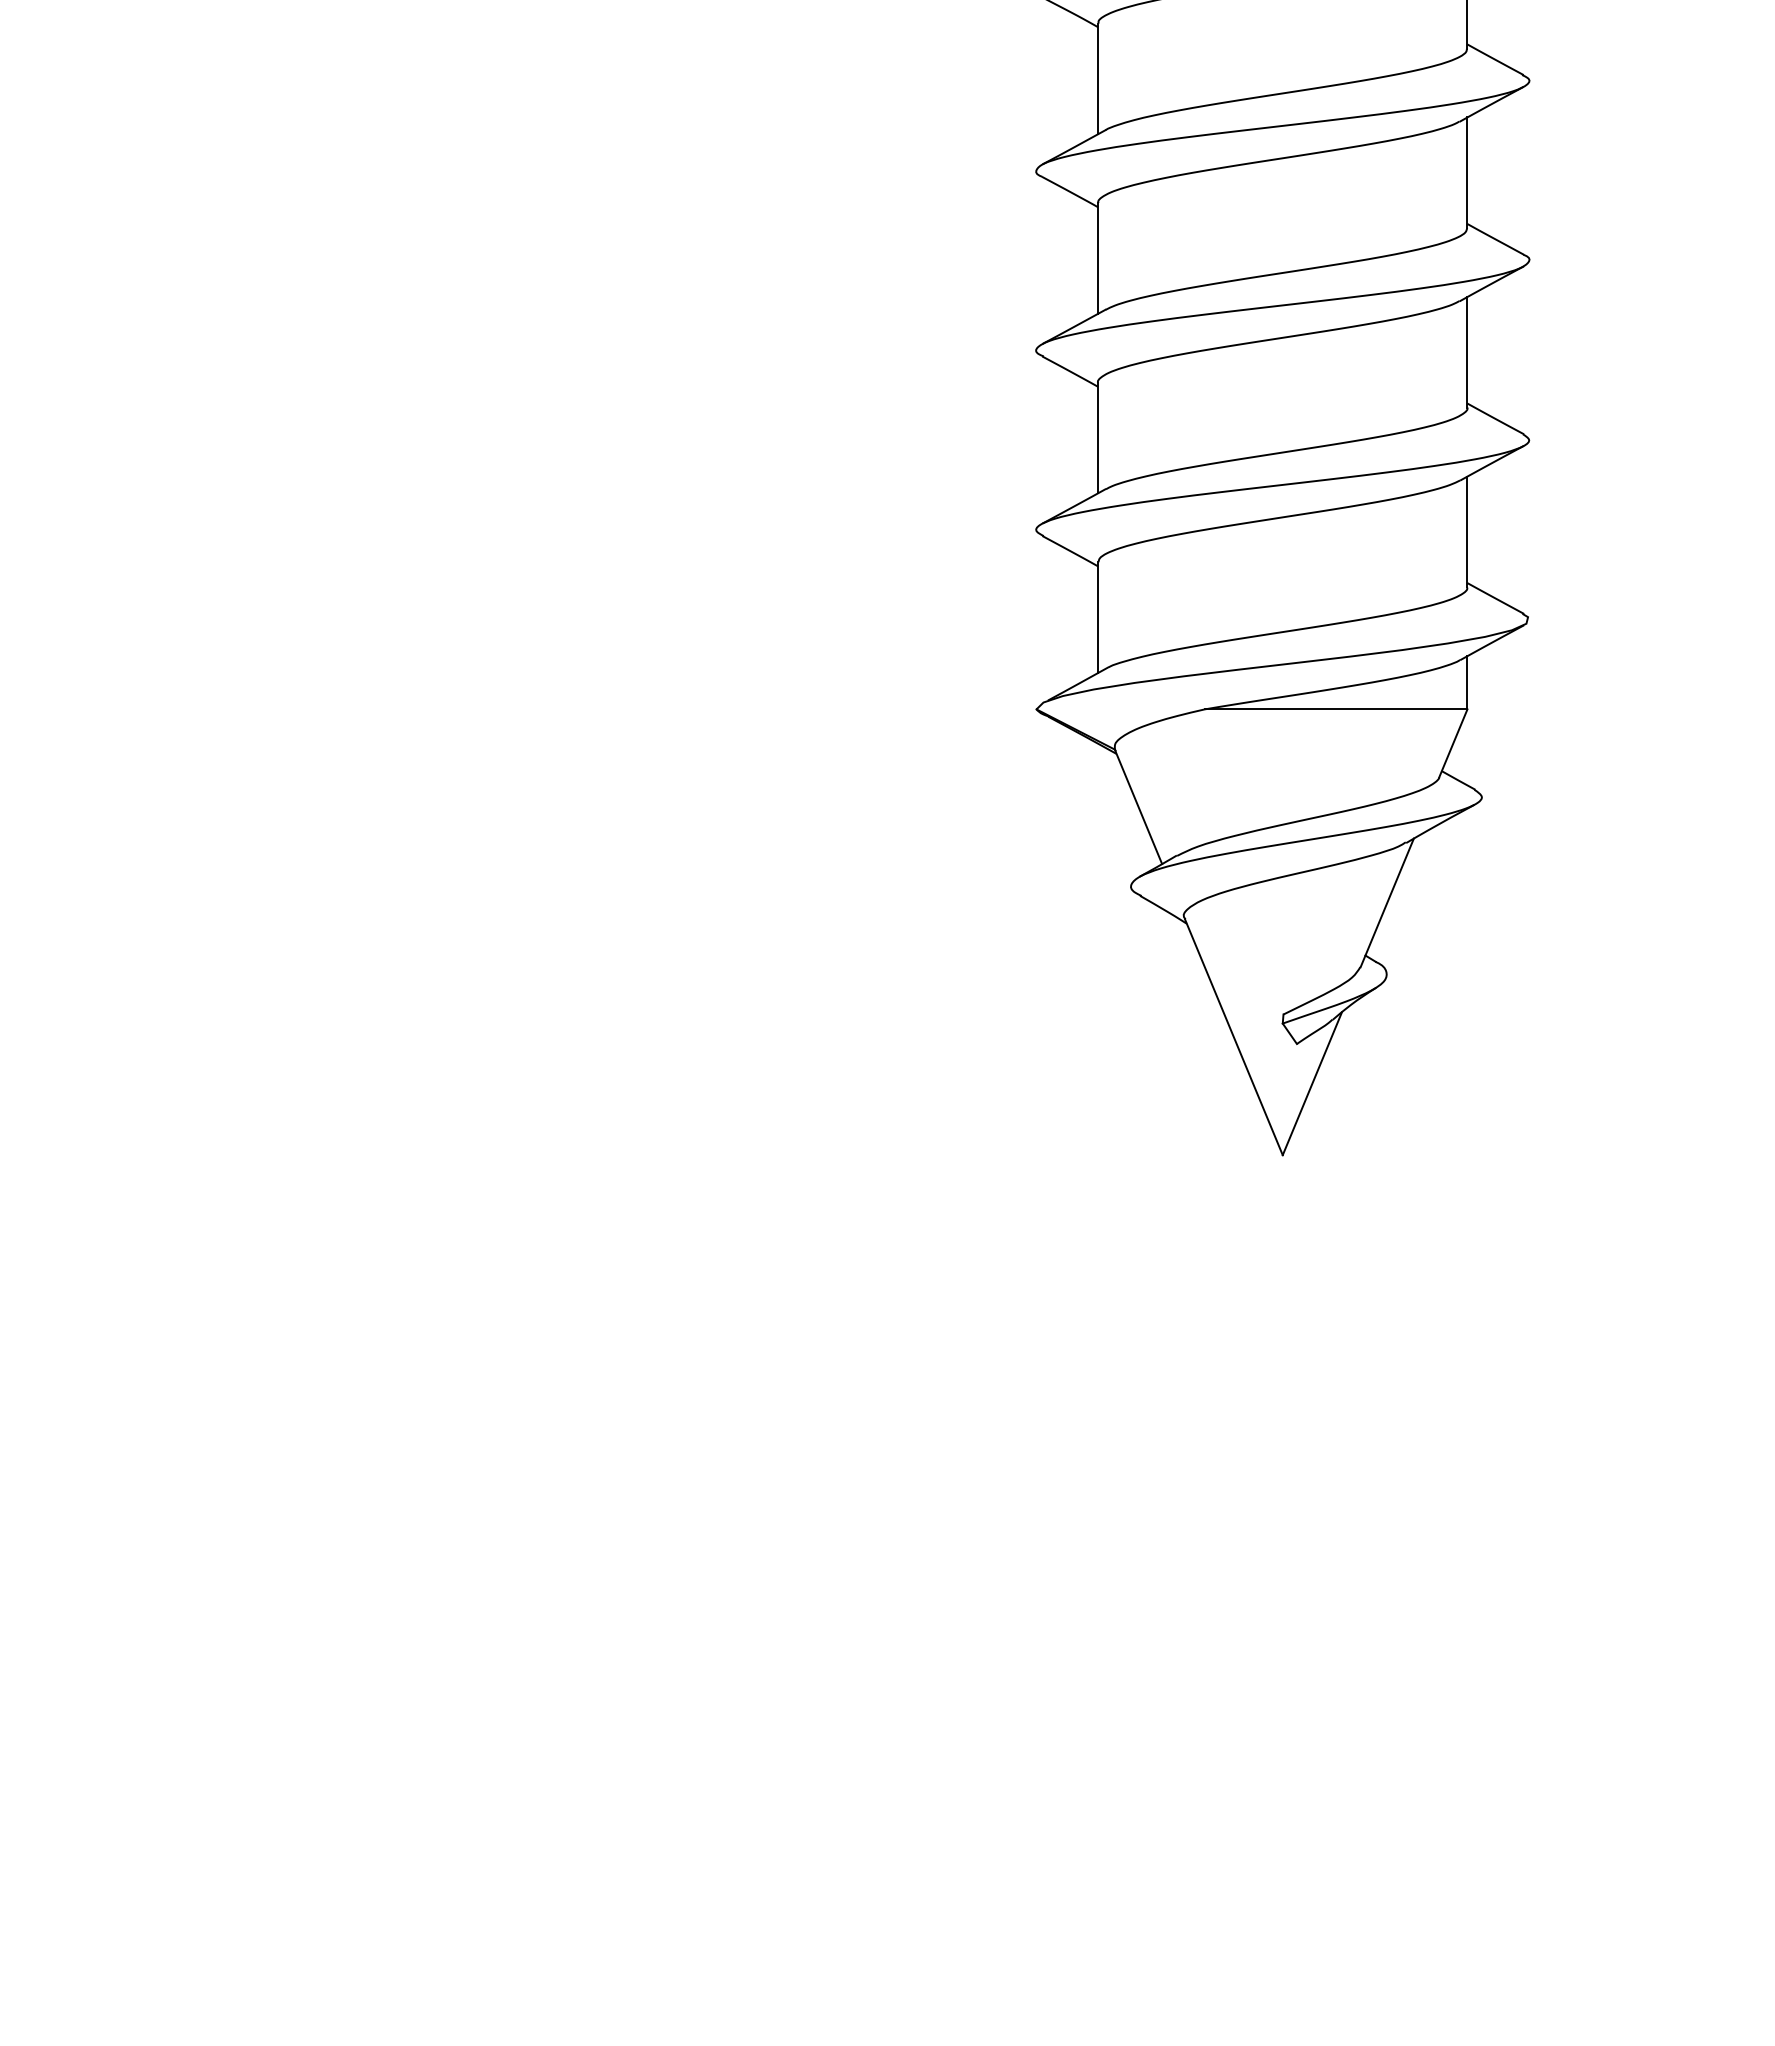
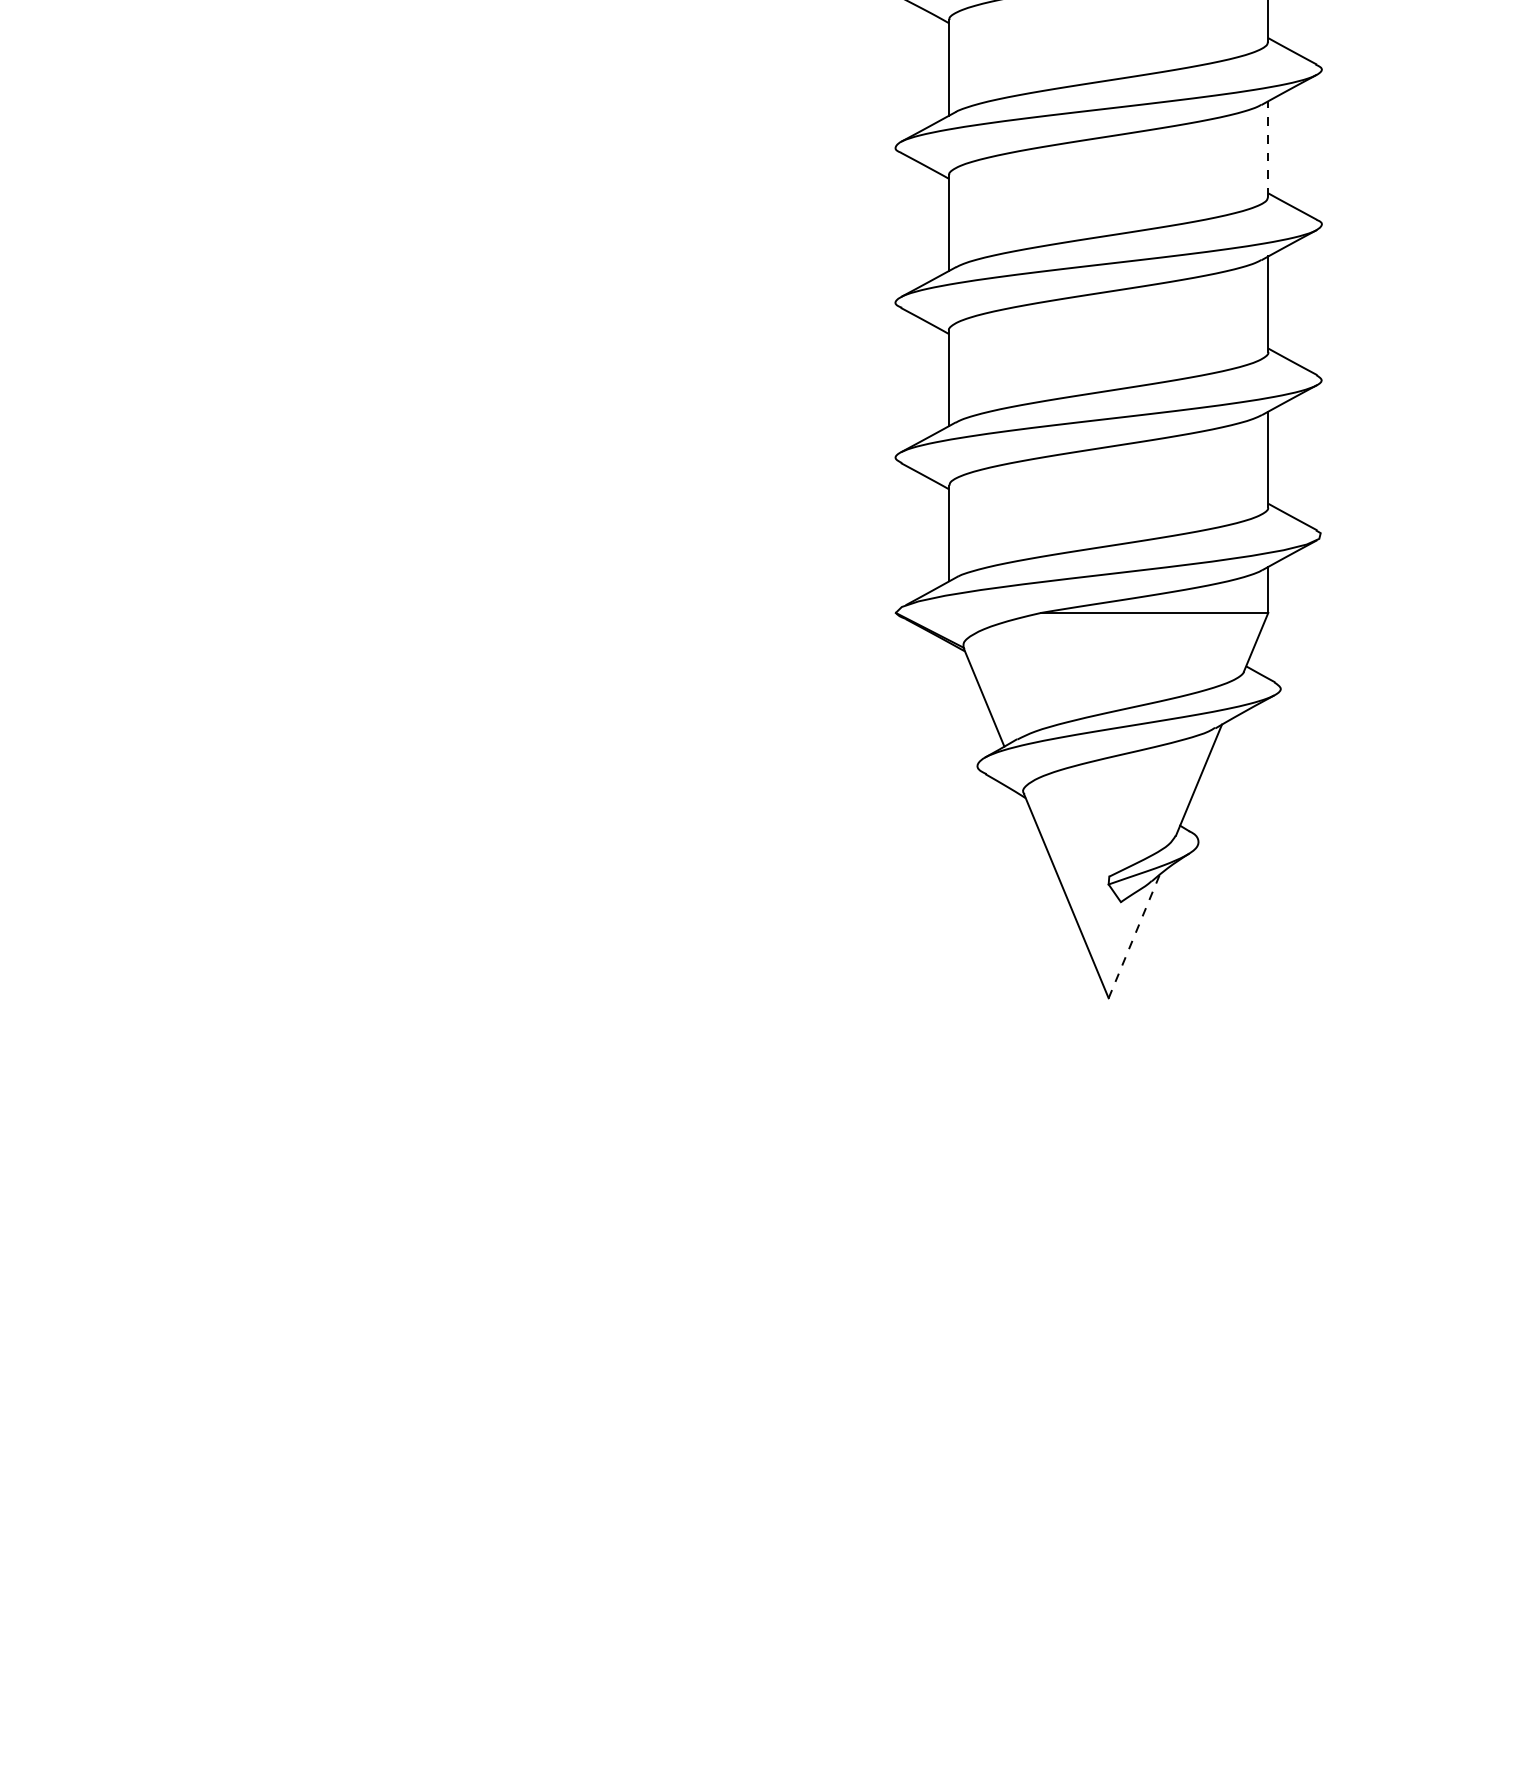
line: (1467, 172) -> (1268, 148), solid -> dashed
line: (1312, 1083) -> (1134, 936), solid -> dashed

